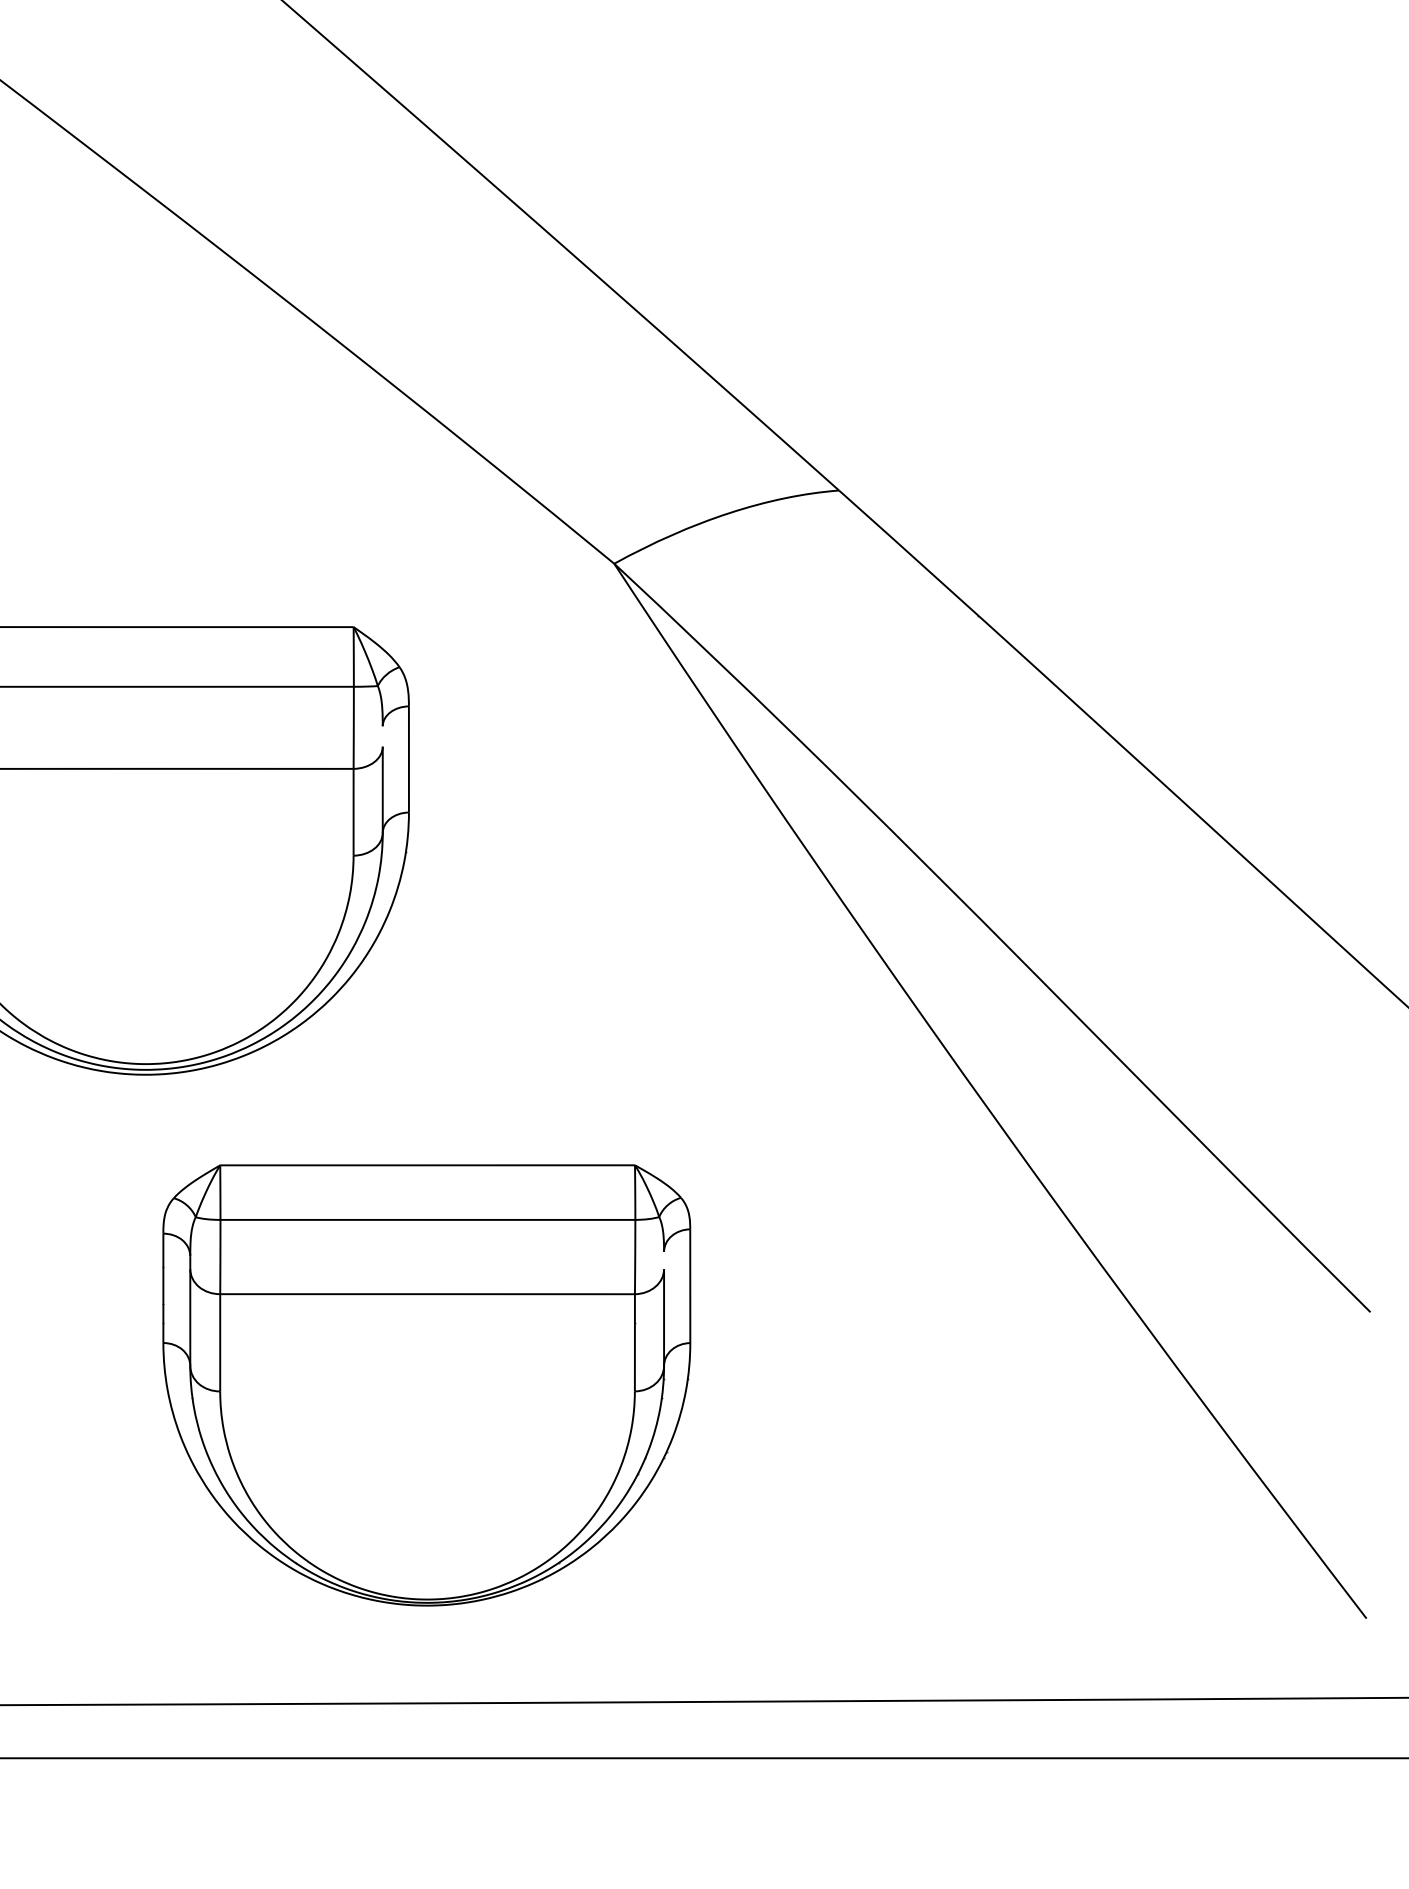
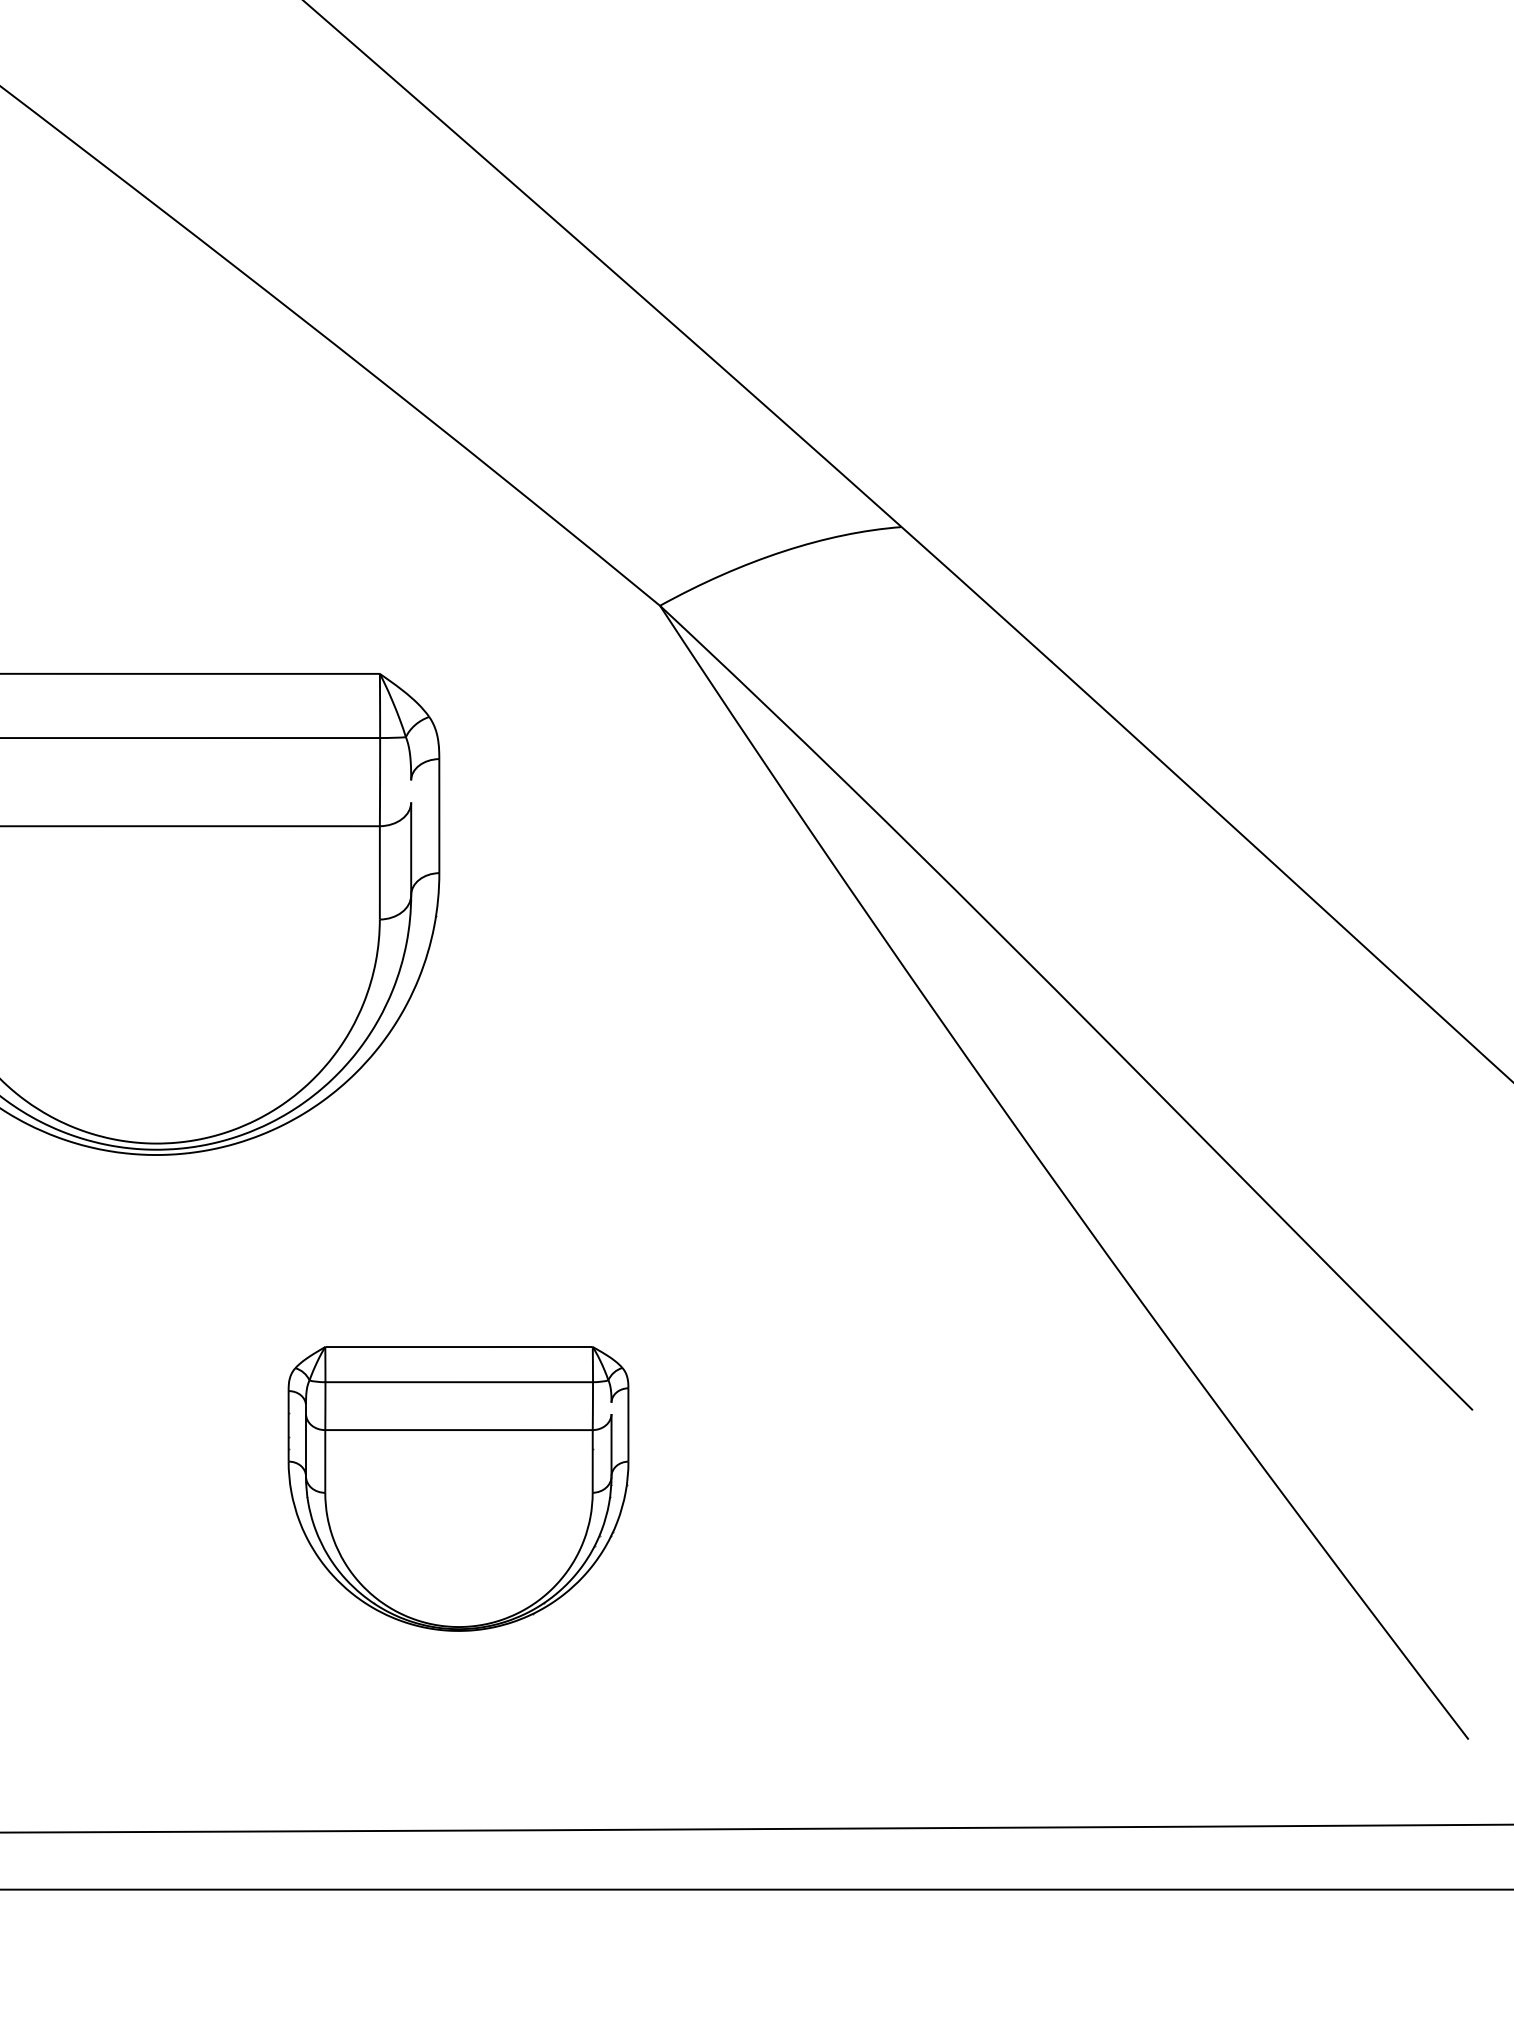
part: (426, 1385) -> (458, 1488), size x0.6

